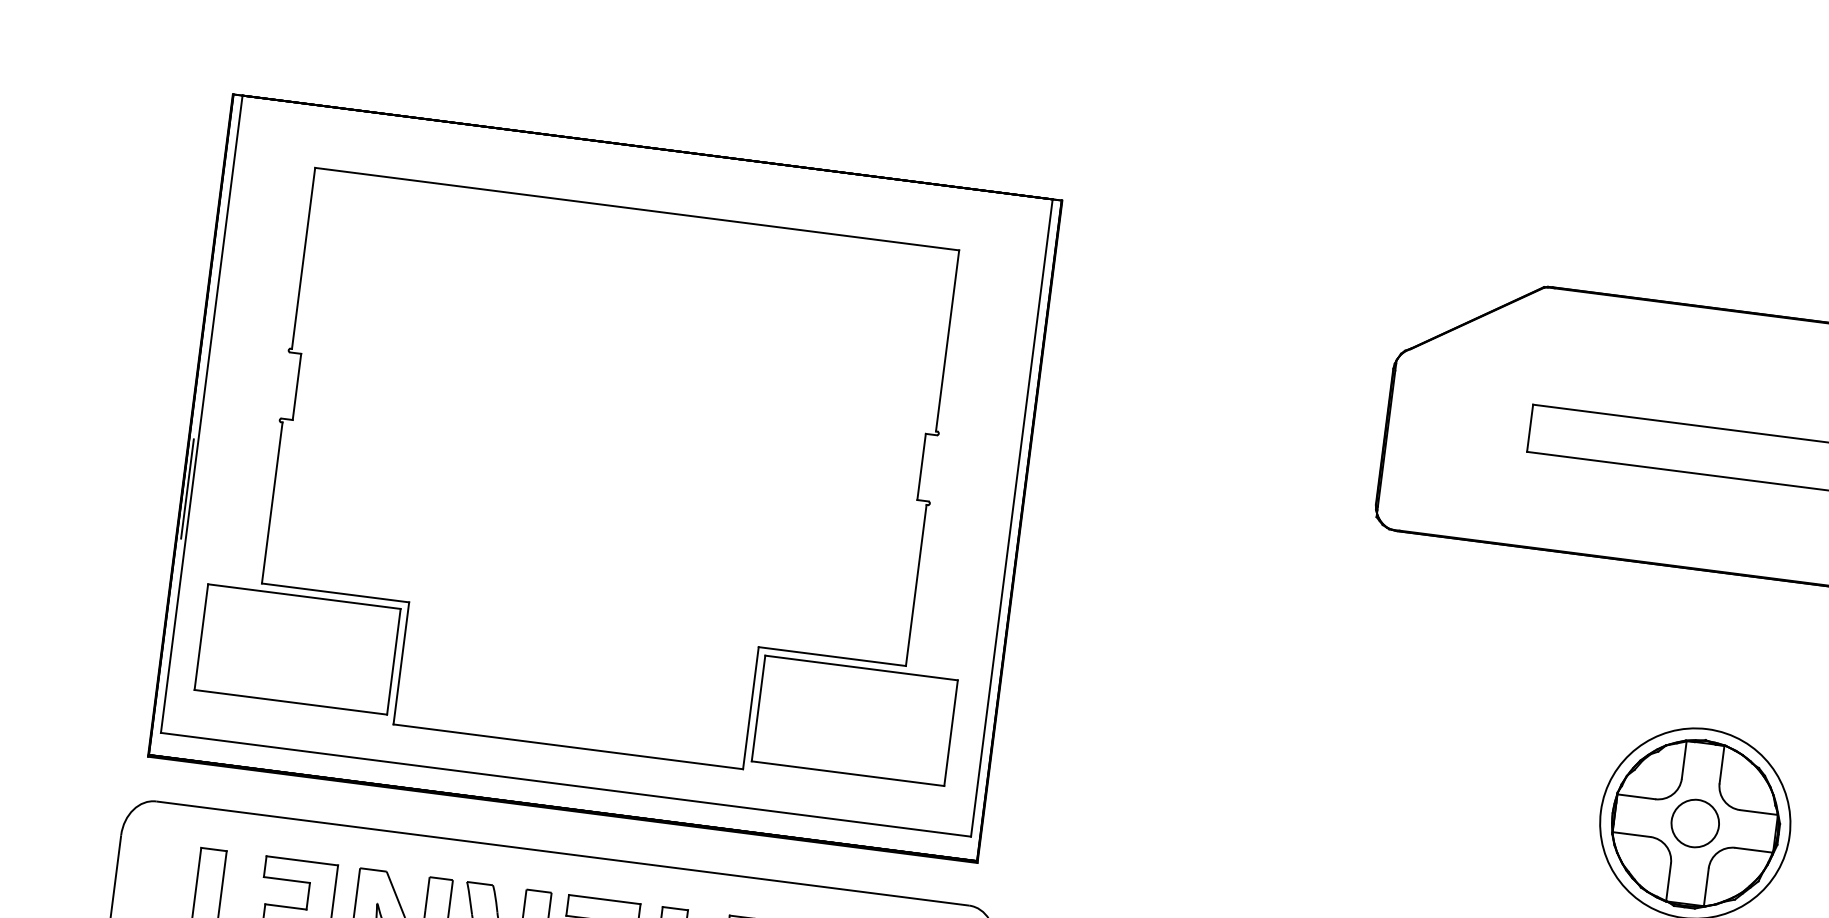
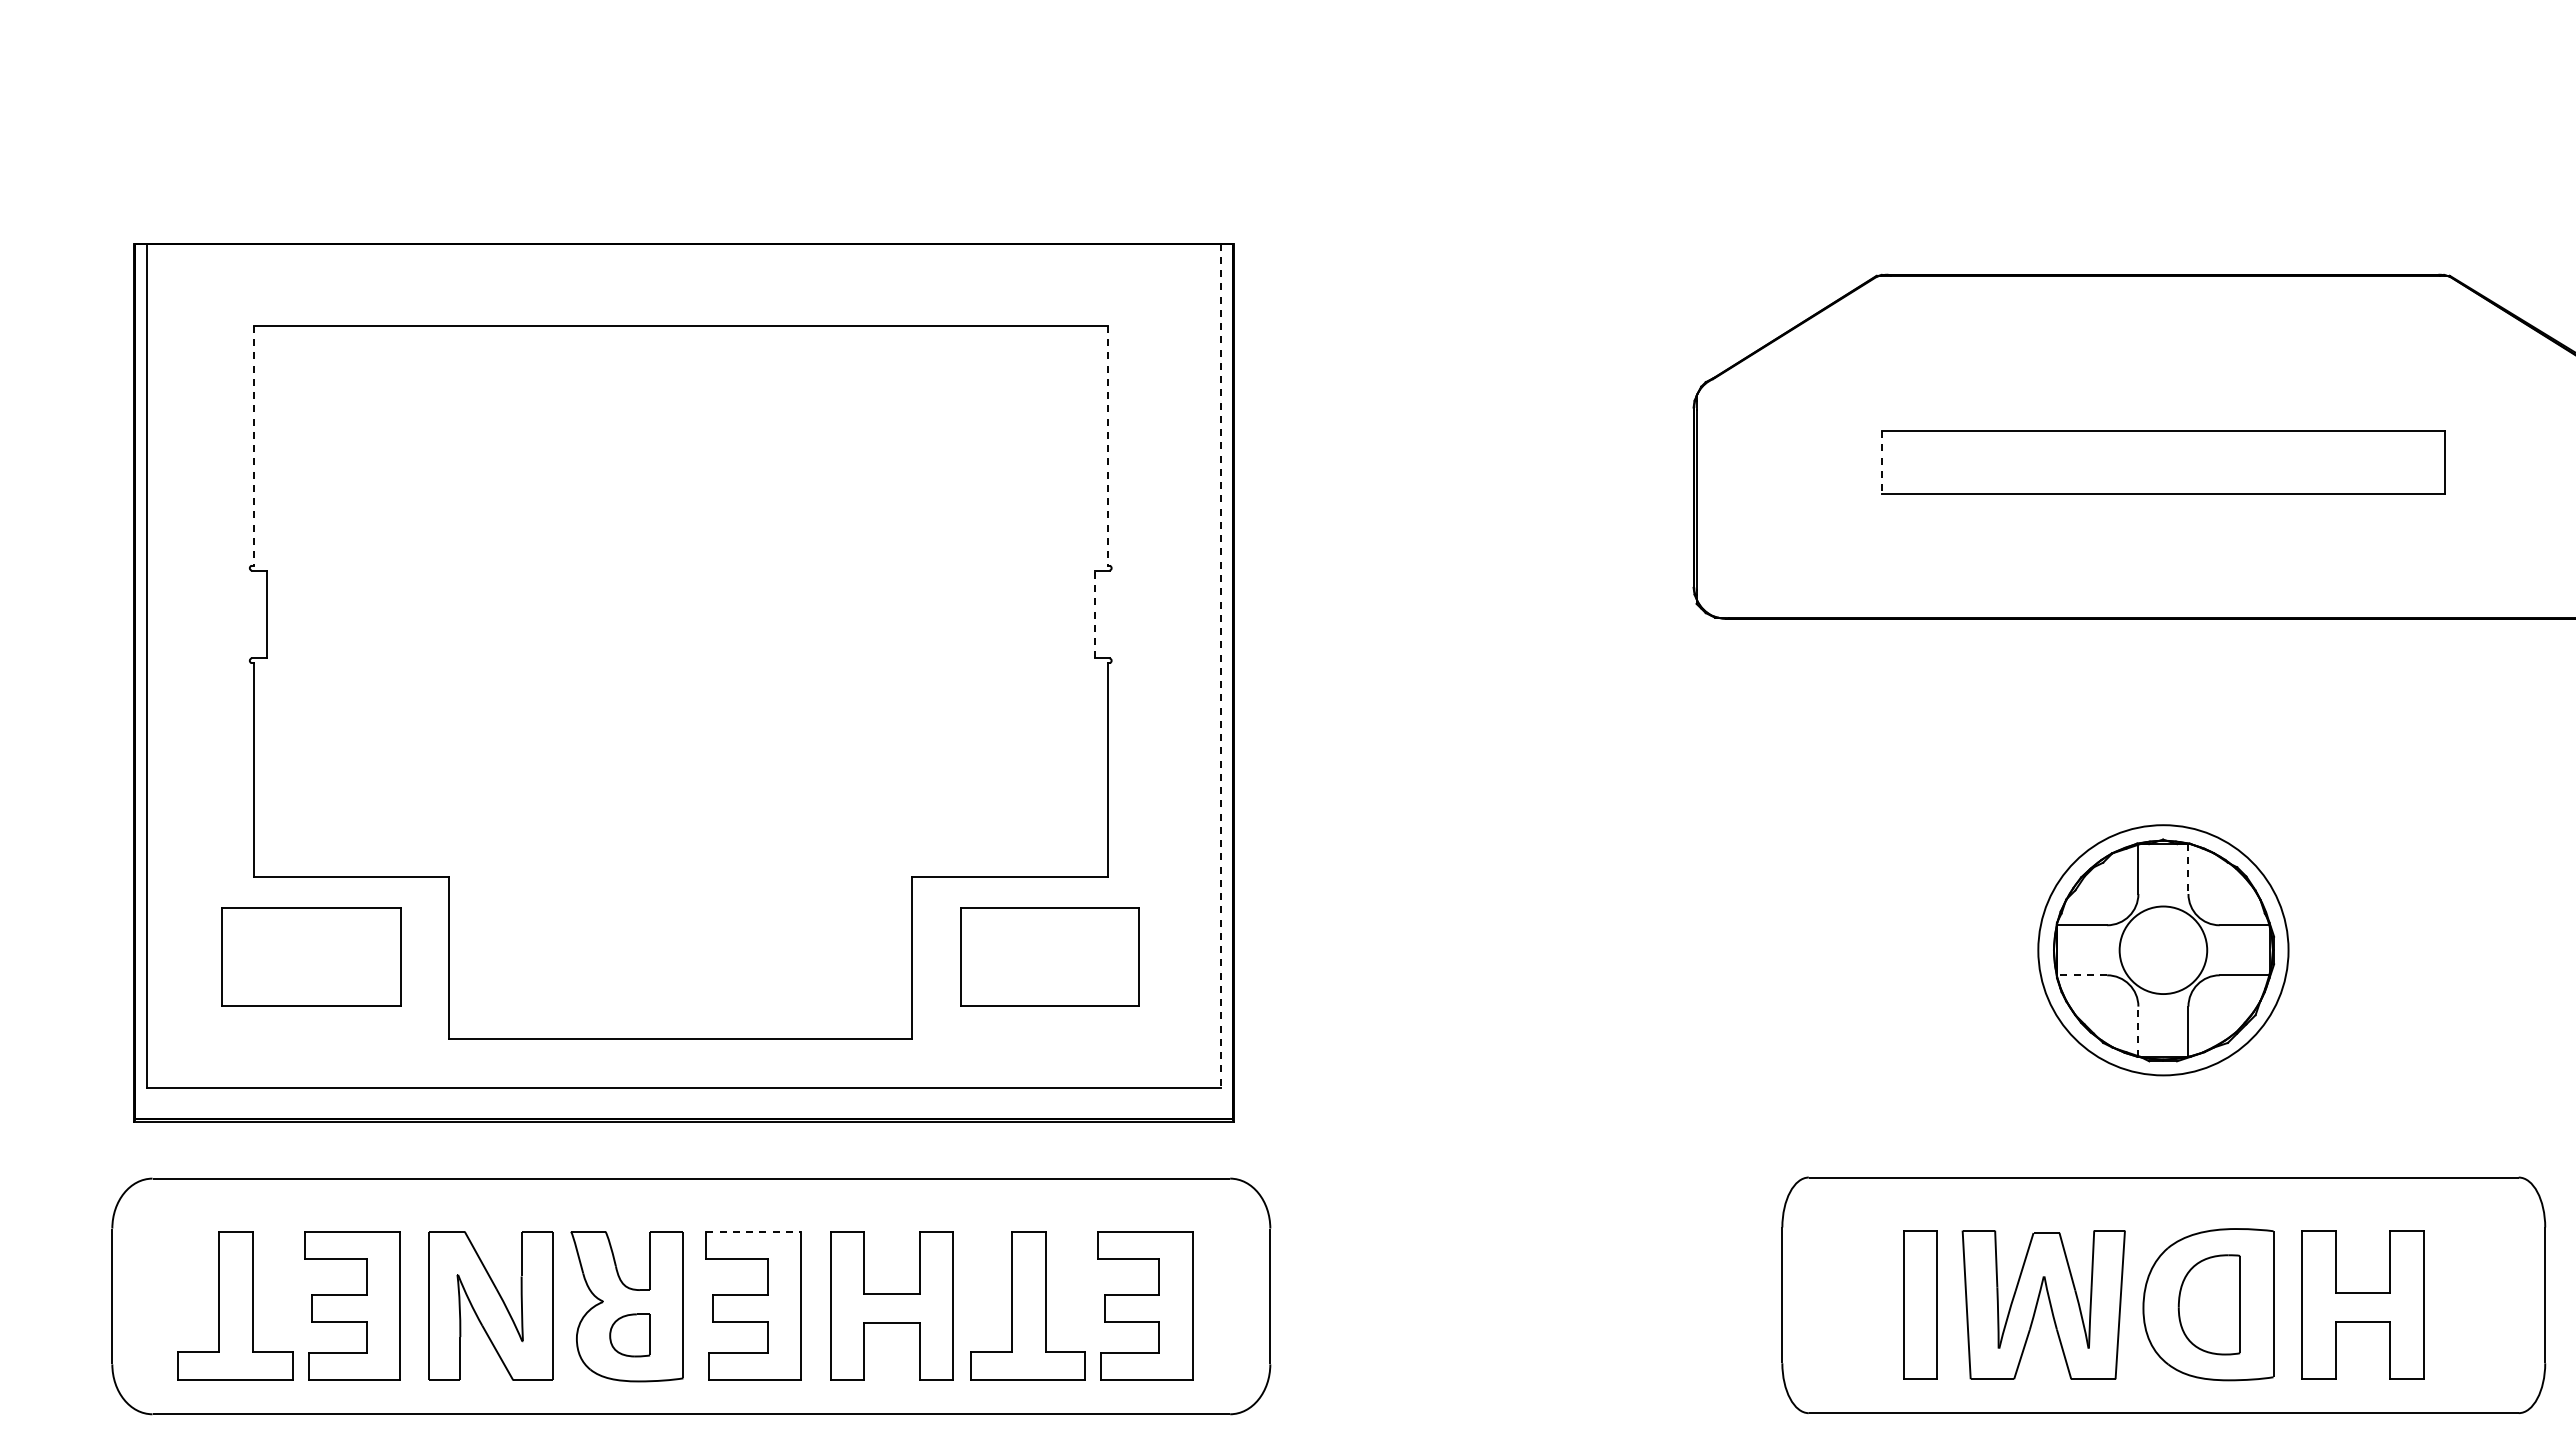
line: (303, 258) -> (253, 446), solid -> dashed
line: (947, 341) -> (1107, 446), solid -> dashed
line: (1529, 428) -> (1881, 462), solid -> dashed
line: (921, 466) -> (1094, 614), solid -> dashed
line: (187, 488) -> (140, 765), removed
line: (1012, 518) -> (1221, 666), solid -> dashed
part: (297, 649) -> (311, 956), size x0.7
part: (854, 720) -> (1049, 956), size x0.7
line: (1722, 765) -> (2188, 869), solid -> dashed
circle: (1695, 823) -> (2163, 950), size x1.4
line: (1631, 834) -> (2081, 975), solid -> dashed
line: (1668, 882) -> (2138, 1031), solid -> dashed
line: (605, 899) -> (754, 1231), solid -> dashed

